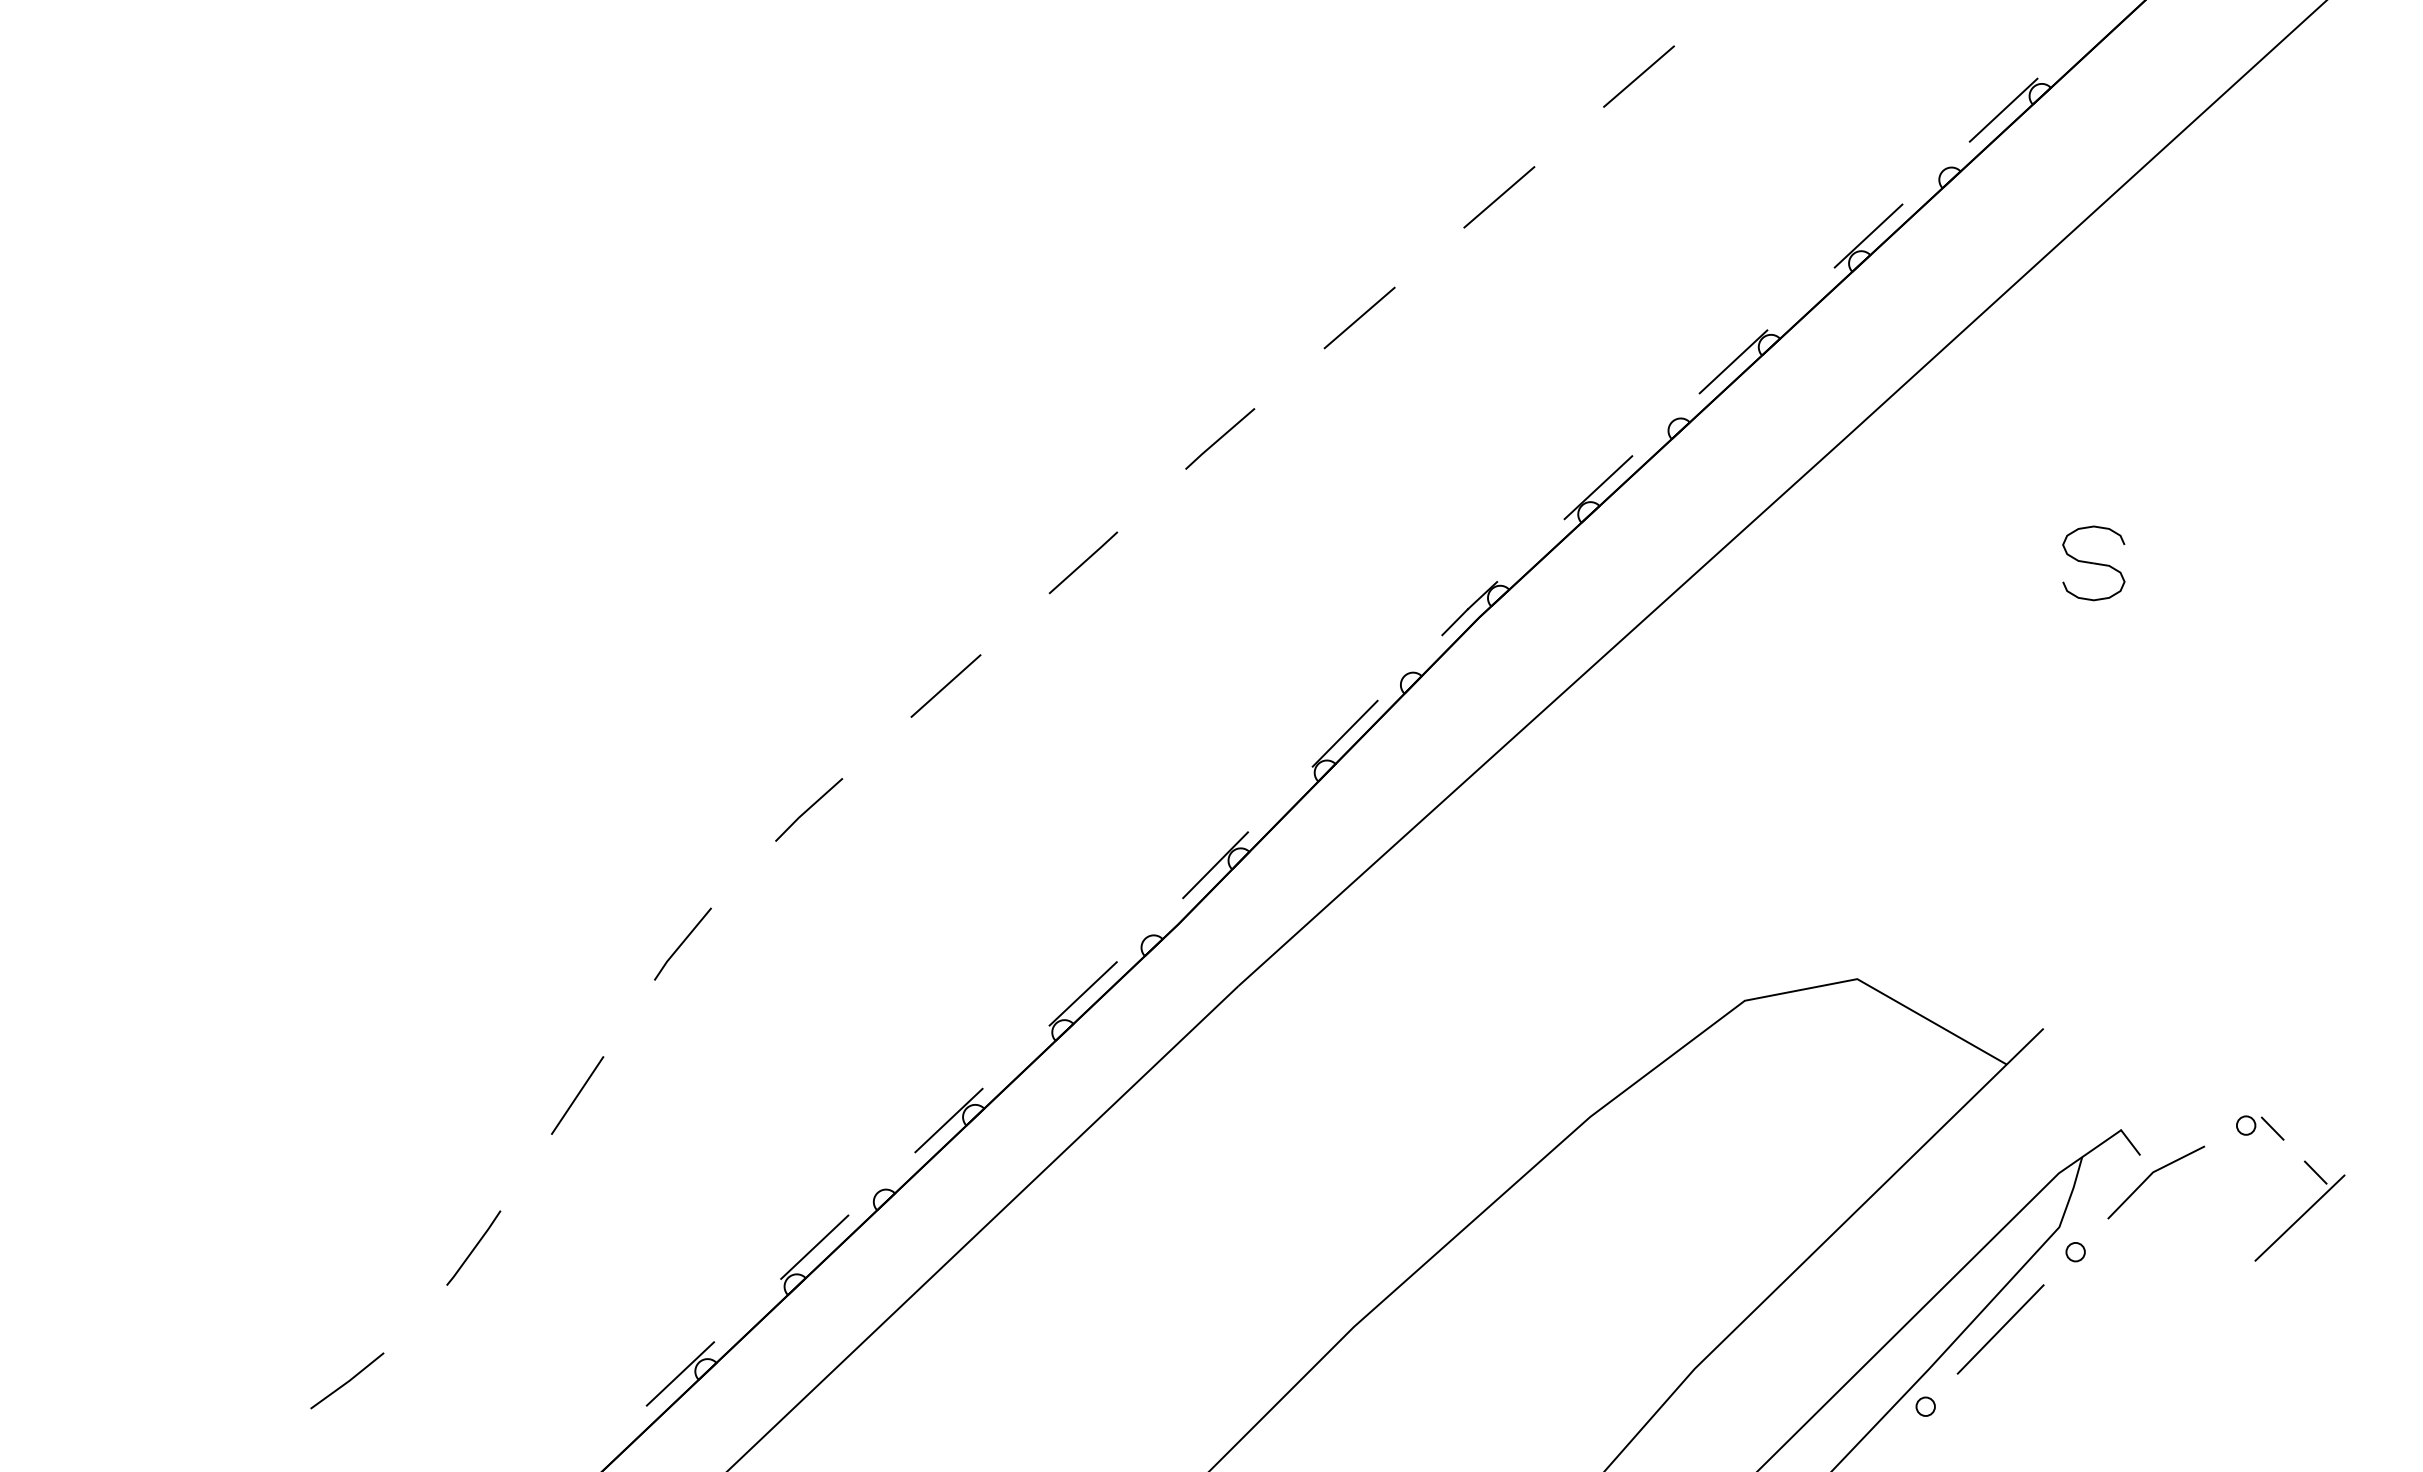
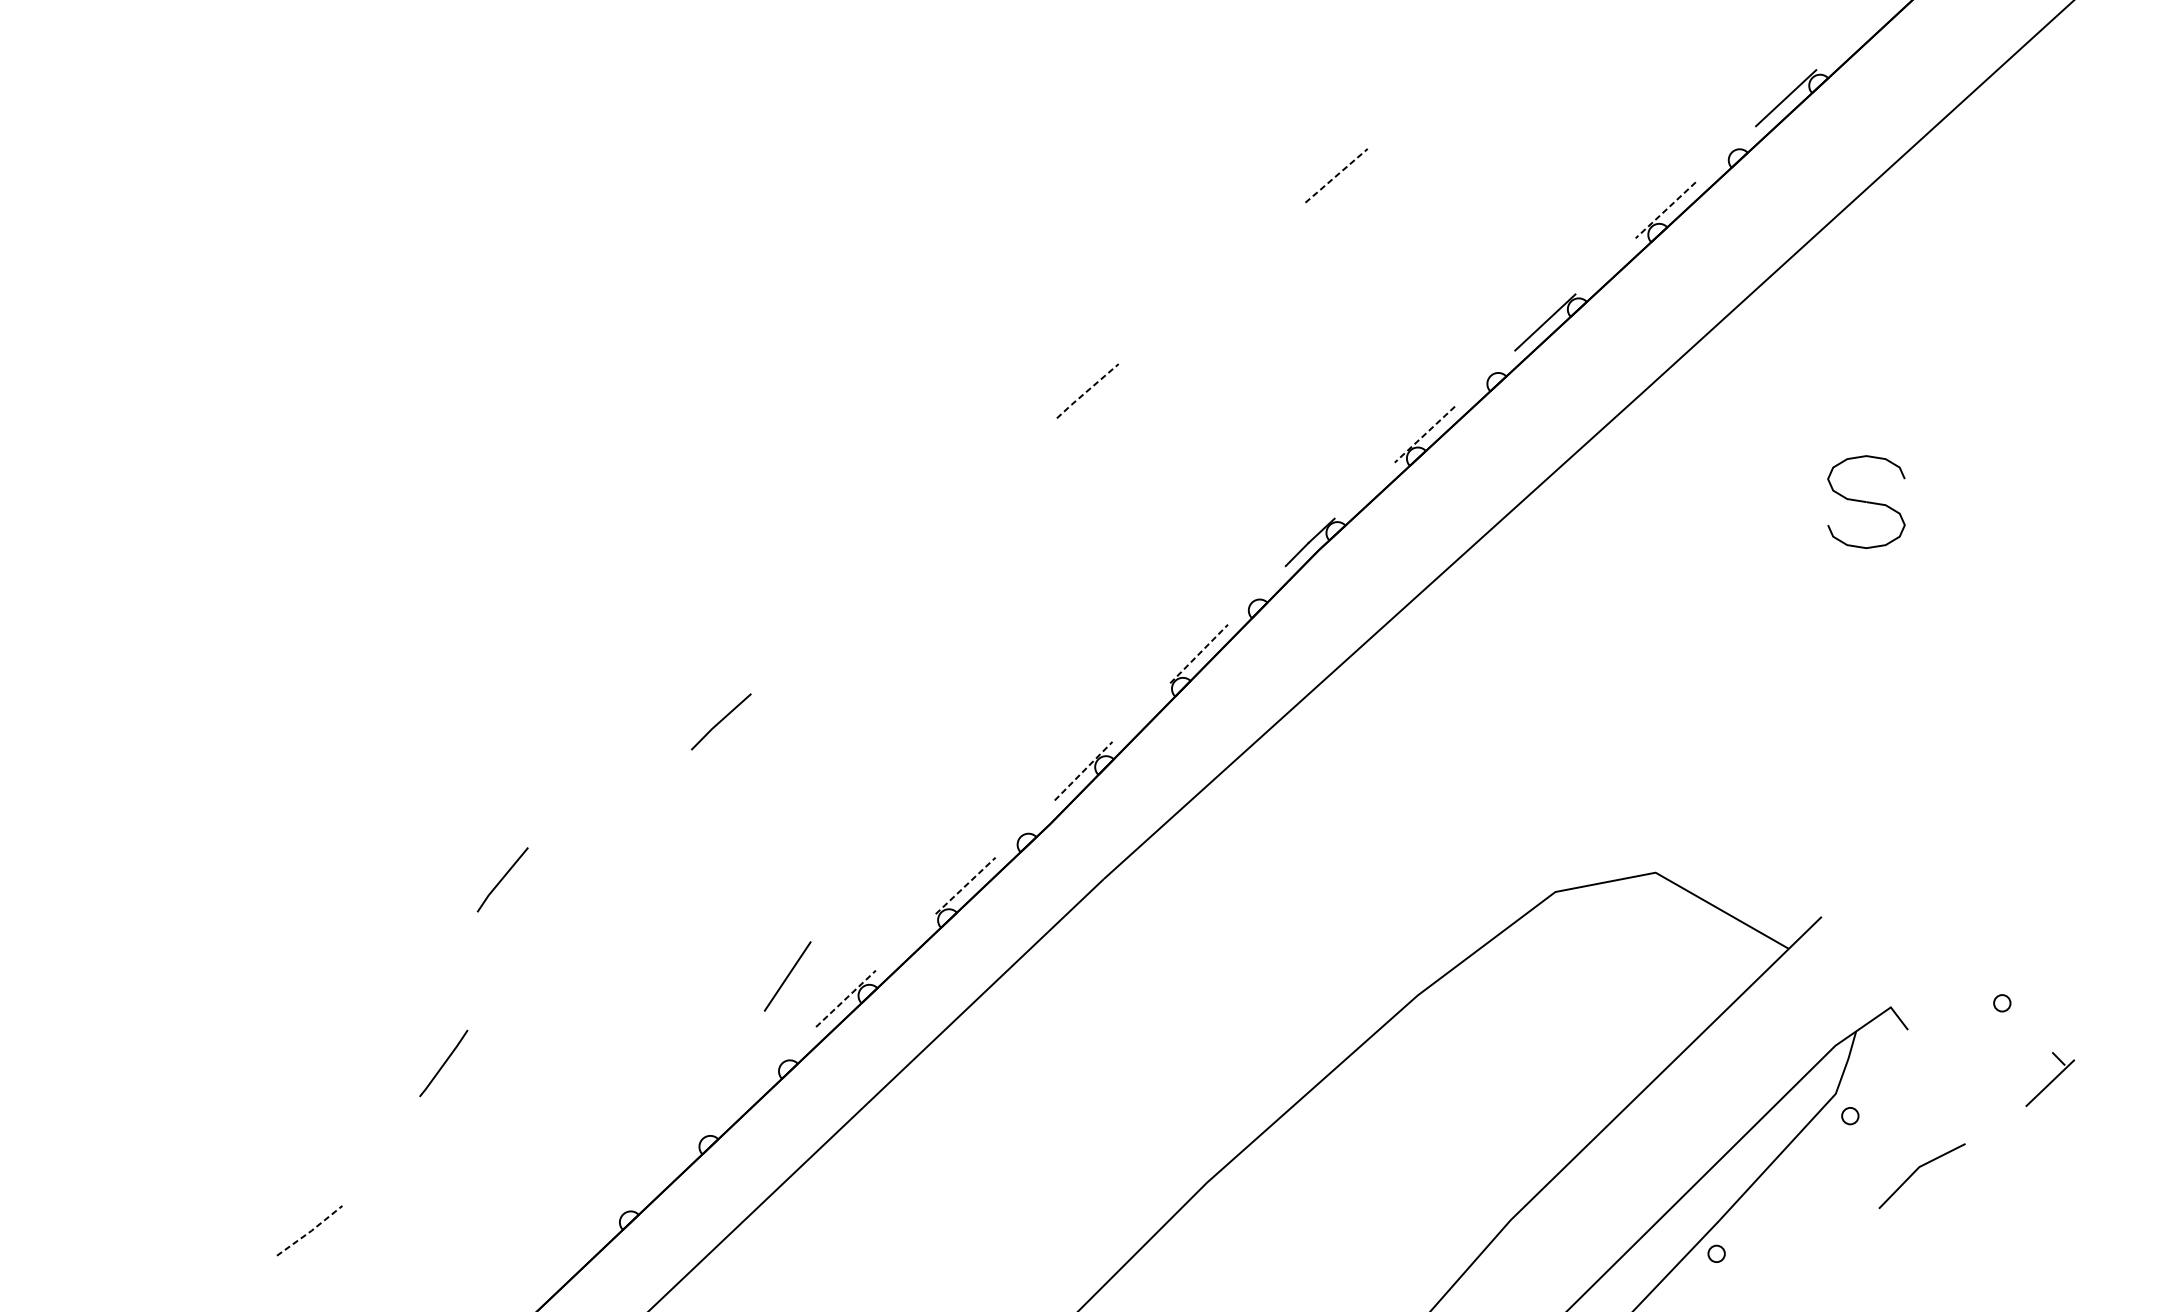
line: (1638, 76) -> (1460, 68), removed
line: (1499, 197) -> (1336, 175), solid -> dashed
line: (1868, 236) -> (1665, 210), solid -> dashed
line: (1359, 317) -> (1211, 282), removed
line: (1219, 439) -> (1087, 391), solid -> dashed
line: (1598, 488) -> (1424, 435), solid -> dashed
line: (1083, 562) -> (965, 501), removed
part: (2093, 563) -> (1866, 502), size x1.4
line: (945, 685) -> (842, 610), removed
line: (1345, 733) -> (1199, 653), solid -> dashed
line: (1215, 864) -> (1083, 770), solid -> dashed
line: (682, 943) -> (502, 879), moved
line: (1083, 993) -> (965, 885), solid -> dashed
line: (577, 1095) -> (787, 976), moved
line: (949, 1120) -> (846, 998), solid -> dashed
line: (2272, 1128) -> (2025, 1005), removed
line: (2150, 1176) -> (1917, 1170), moved
part: (2299, 1210) -> (2049, 1078), size x0.6
line: (814, 1246) -> (726, 1111), removed
line: (473, 1247) -> (443, 1062), moved
line: (2000, 1329) -> (1783, 1185), removed
line: (680, 1373) -> (606, 1224), removed
line: (348, 1381) -> (310, 1231), solid -> dashed

